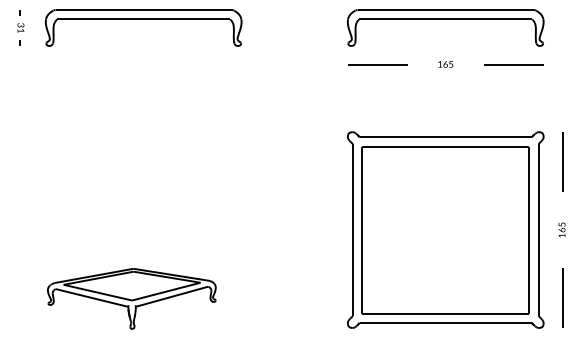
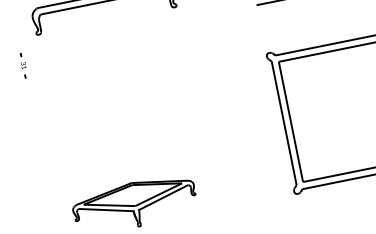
part: (20, 27) -> (23, 65), moved

